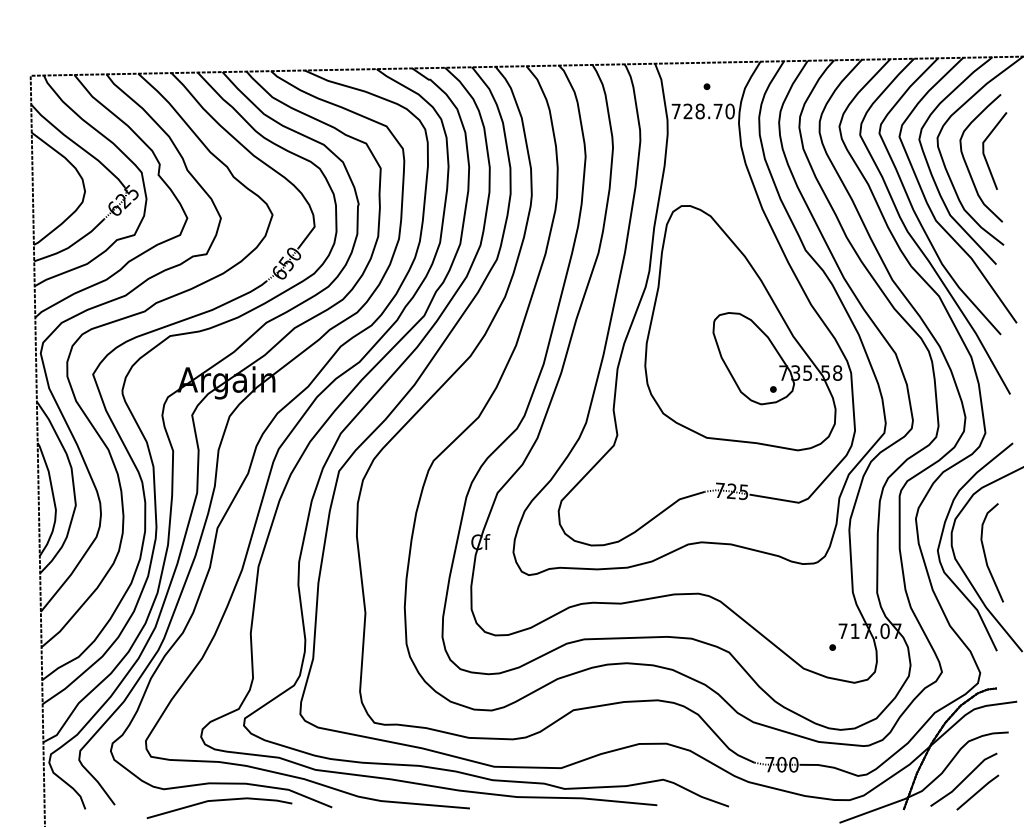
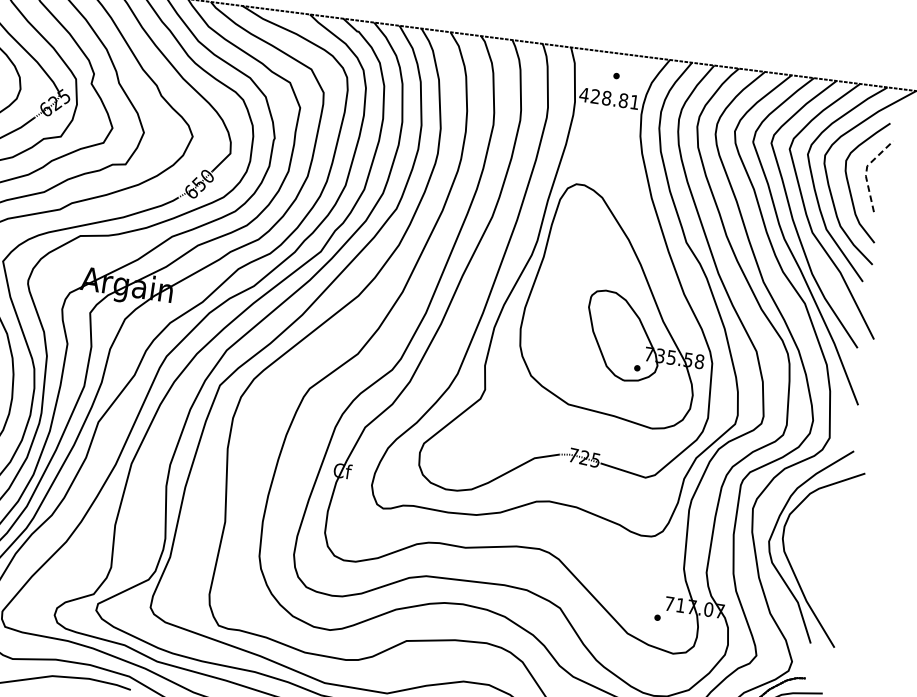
text: (702, 111) -> (608, 98), 728.70 -> 428.81
line: (983, 147) -> (866, 170), solid -> dashed
curve: (985, 552) -> (813, 549), removed

